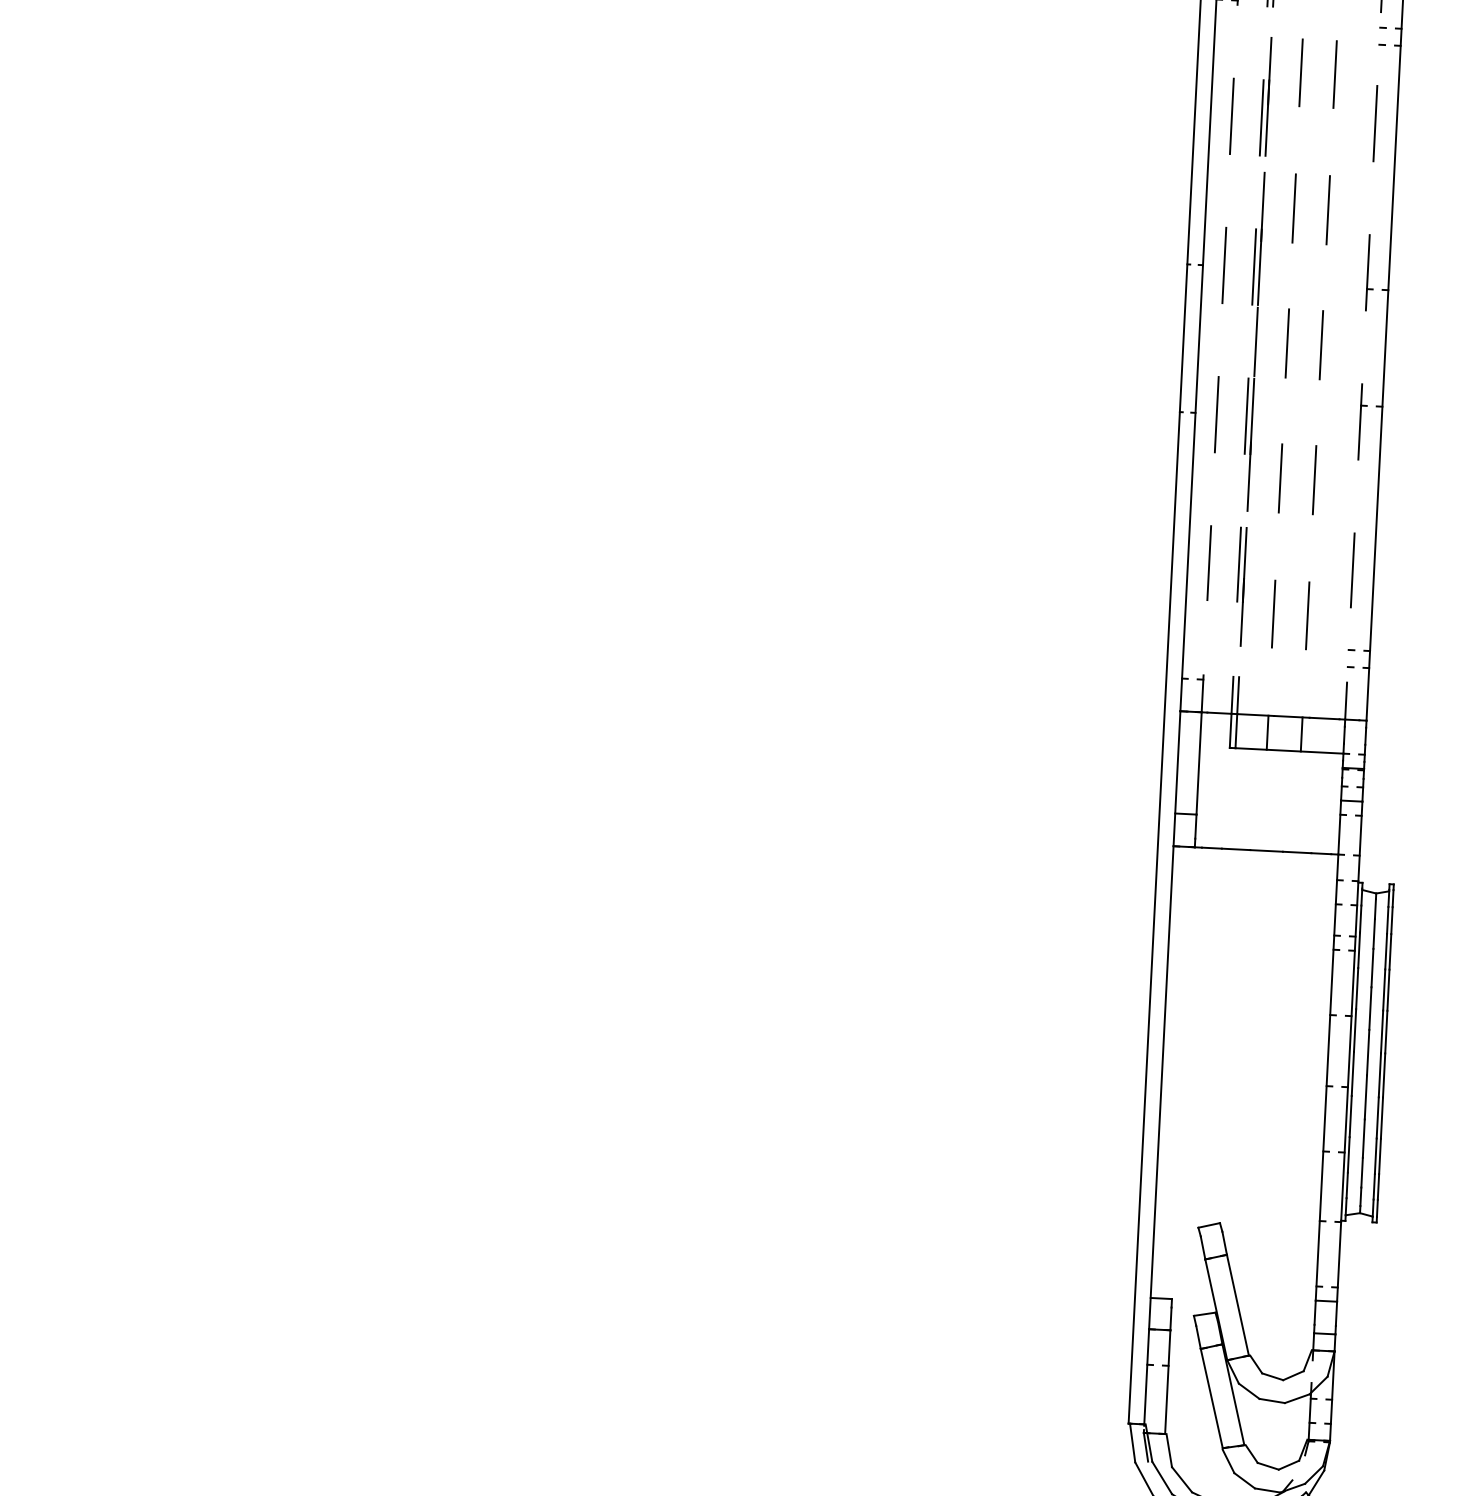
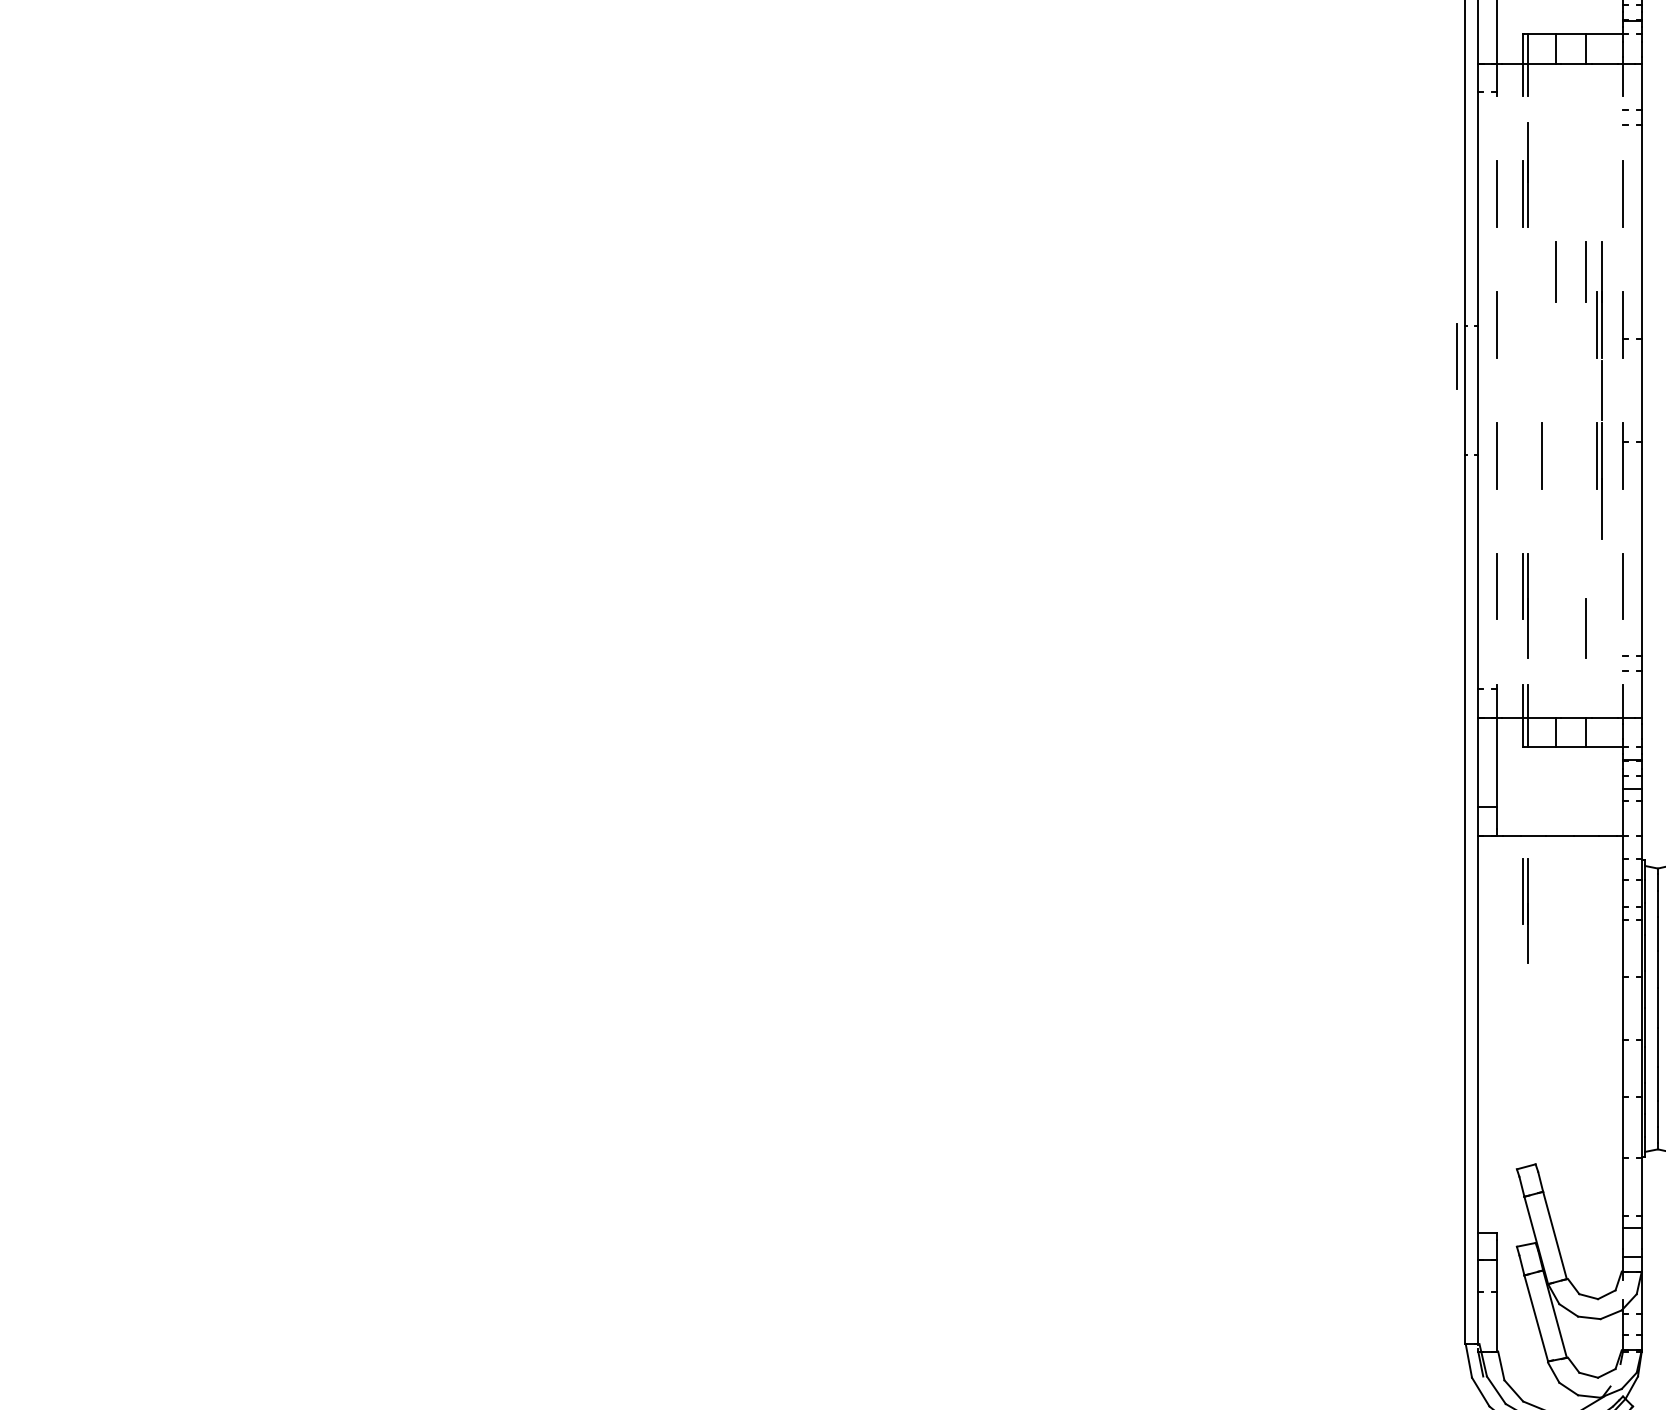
line: (1300, 72) -> (1555, 152), removed
line: (1335, 74) -> (1585, 152), removed
line: (1176, 299) -> (1456, 356), added
part: (1253, 341) -> (1599, 390), moved
line: (1287, 343) -> (1555, 390), removed
line: (1321, 345) -> (1585, 390), removed
line: (1267, 416) -> (1541, 455), added
line: (1280, 478) -> (1555, 509), removed
line: (1314, 480) -> (1585, 509), removed
line: (1273, 613) -> (1555, 627), removed
part: (1223, 933) -> (1525, 910), added

